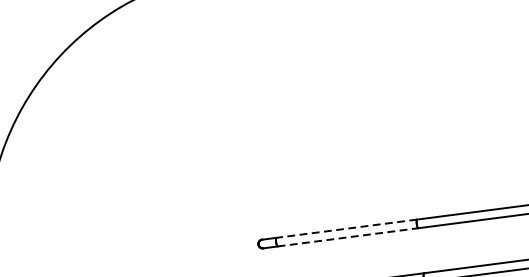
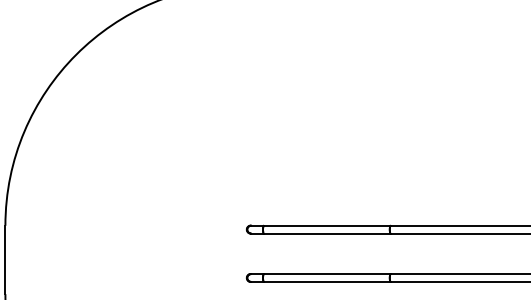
line: (345, 228) -> (326, 225), dashed -> solid
line: (348, 237) -> (327, 233), dashed -> solid

